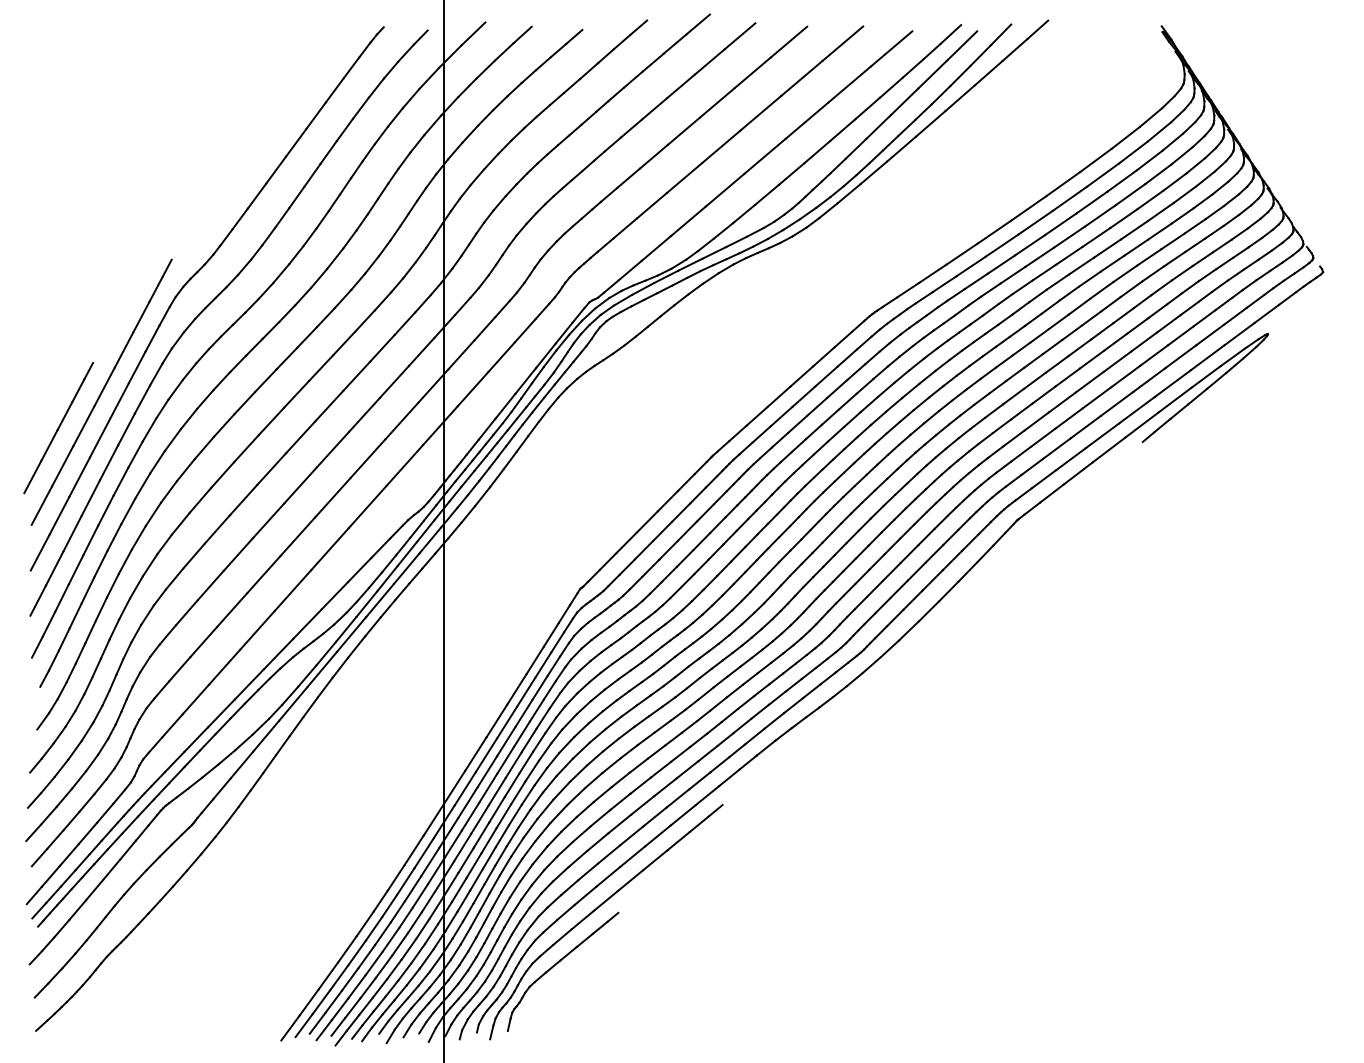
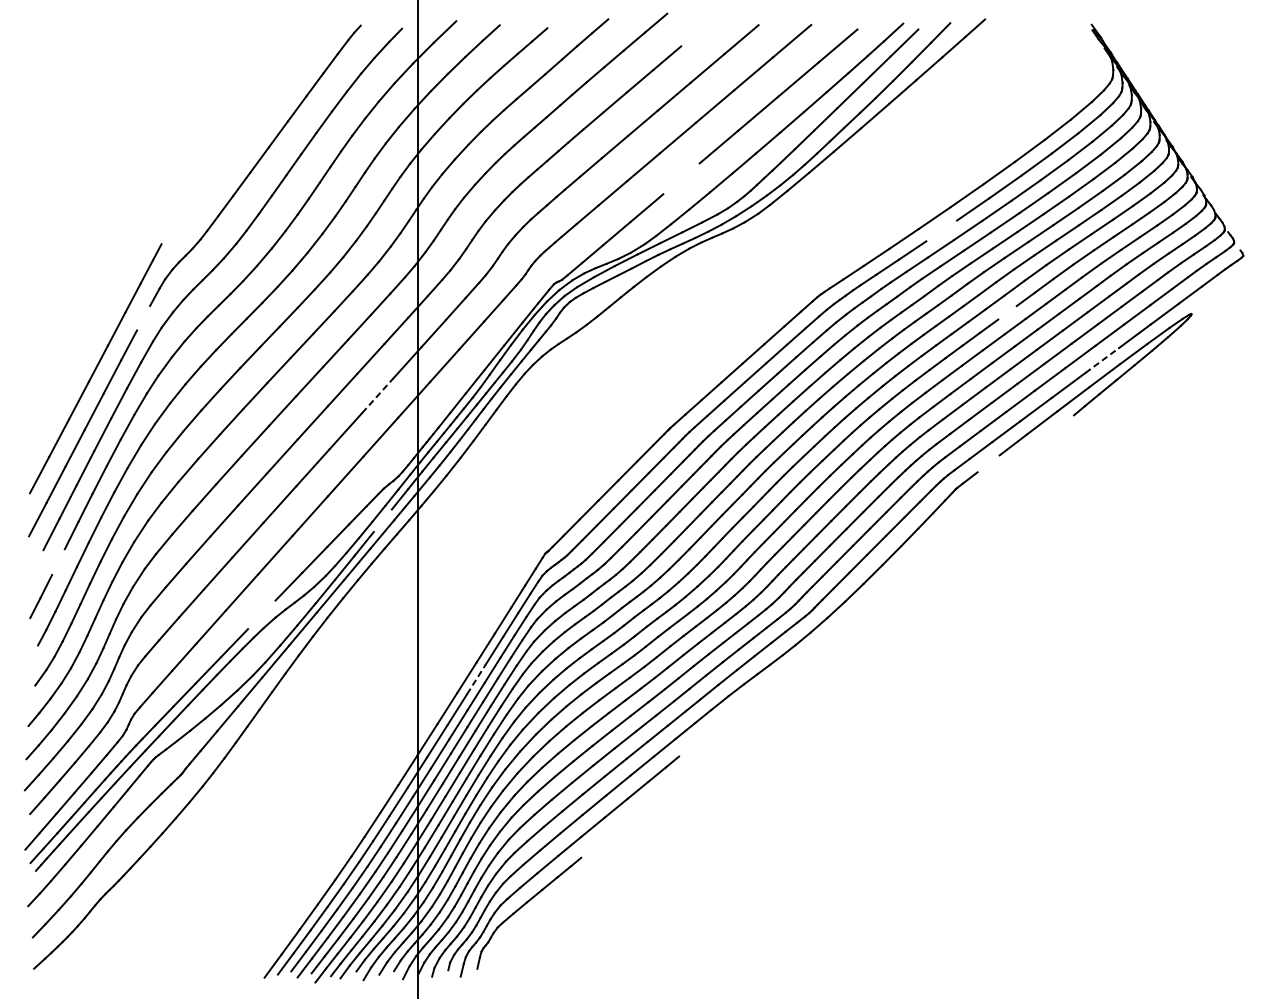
line: (739, 36) -> (695, 34), removed
line: (724, 189) -> (680, 178), removed
line: (1001, 245) -> (941, 230), removed
line: (1071, 332) -> (1006, 312), removed
line: (152, 338) -> (143, 318), removed
line: (1173, 383) -> (1102, 360), solid -> dashed
line: (401, 421) -> (377, 396), solid -> dashed
line: (58, 428) -> (55, 402), removed
line: (1051, 493) -> (988, 463), removed
line: (406, 554) -> (382, 521), removed
line: (61, 597) -> (57, 561), removed
line: (38, 600) -> (36, 564), removed
line: (278, 654) -> (261, 615), removed
line: (506, 722) -> (476, 678), solid -> dashed

